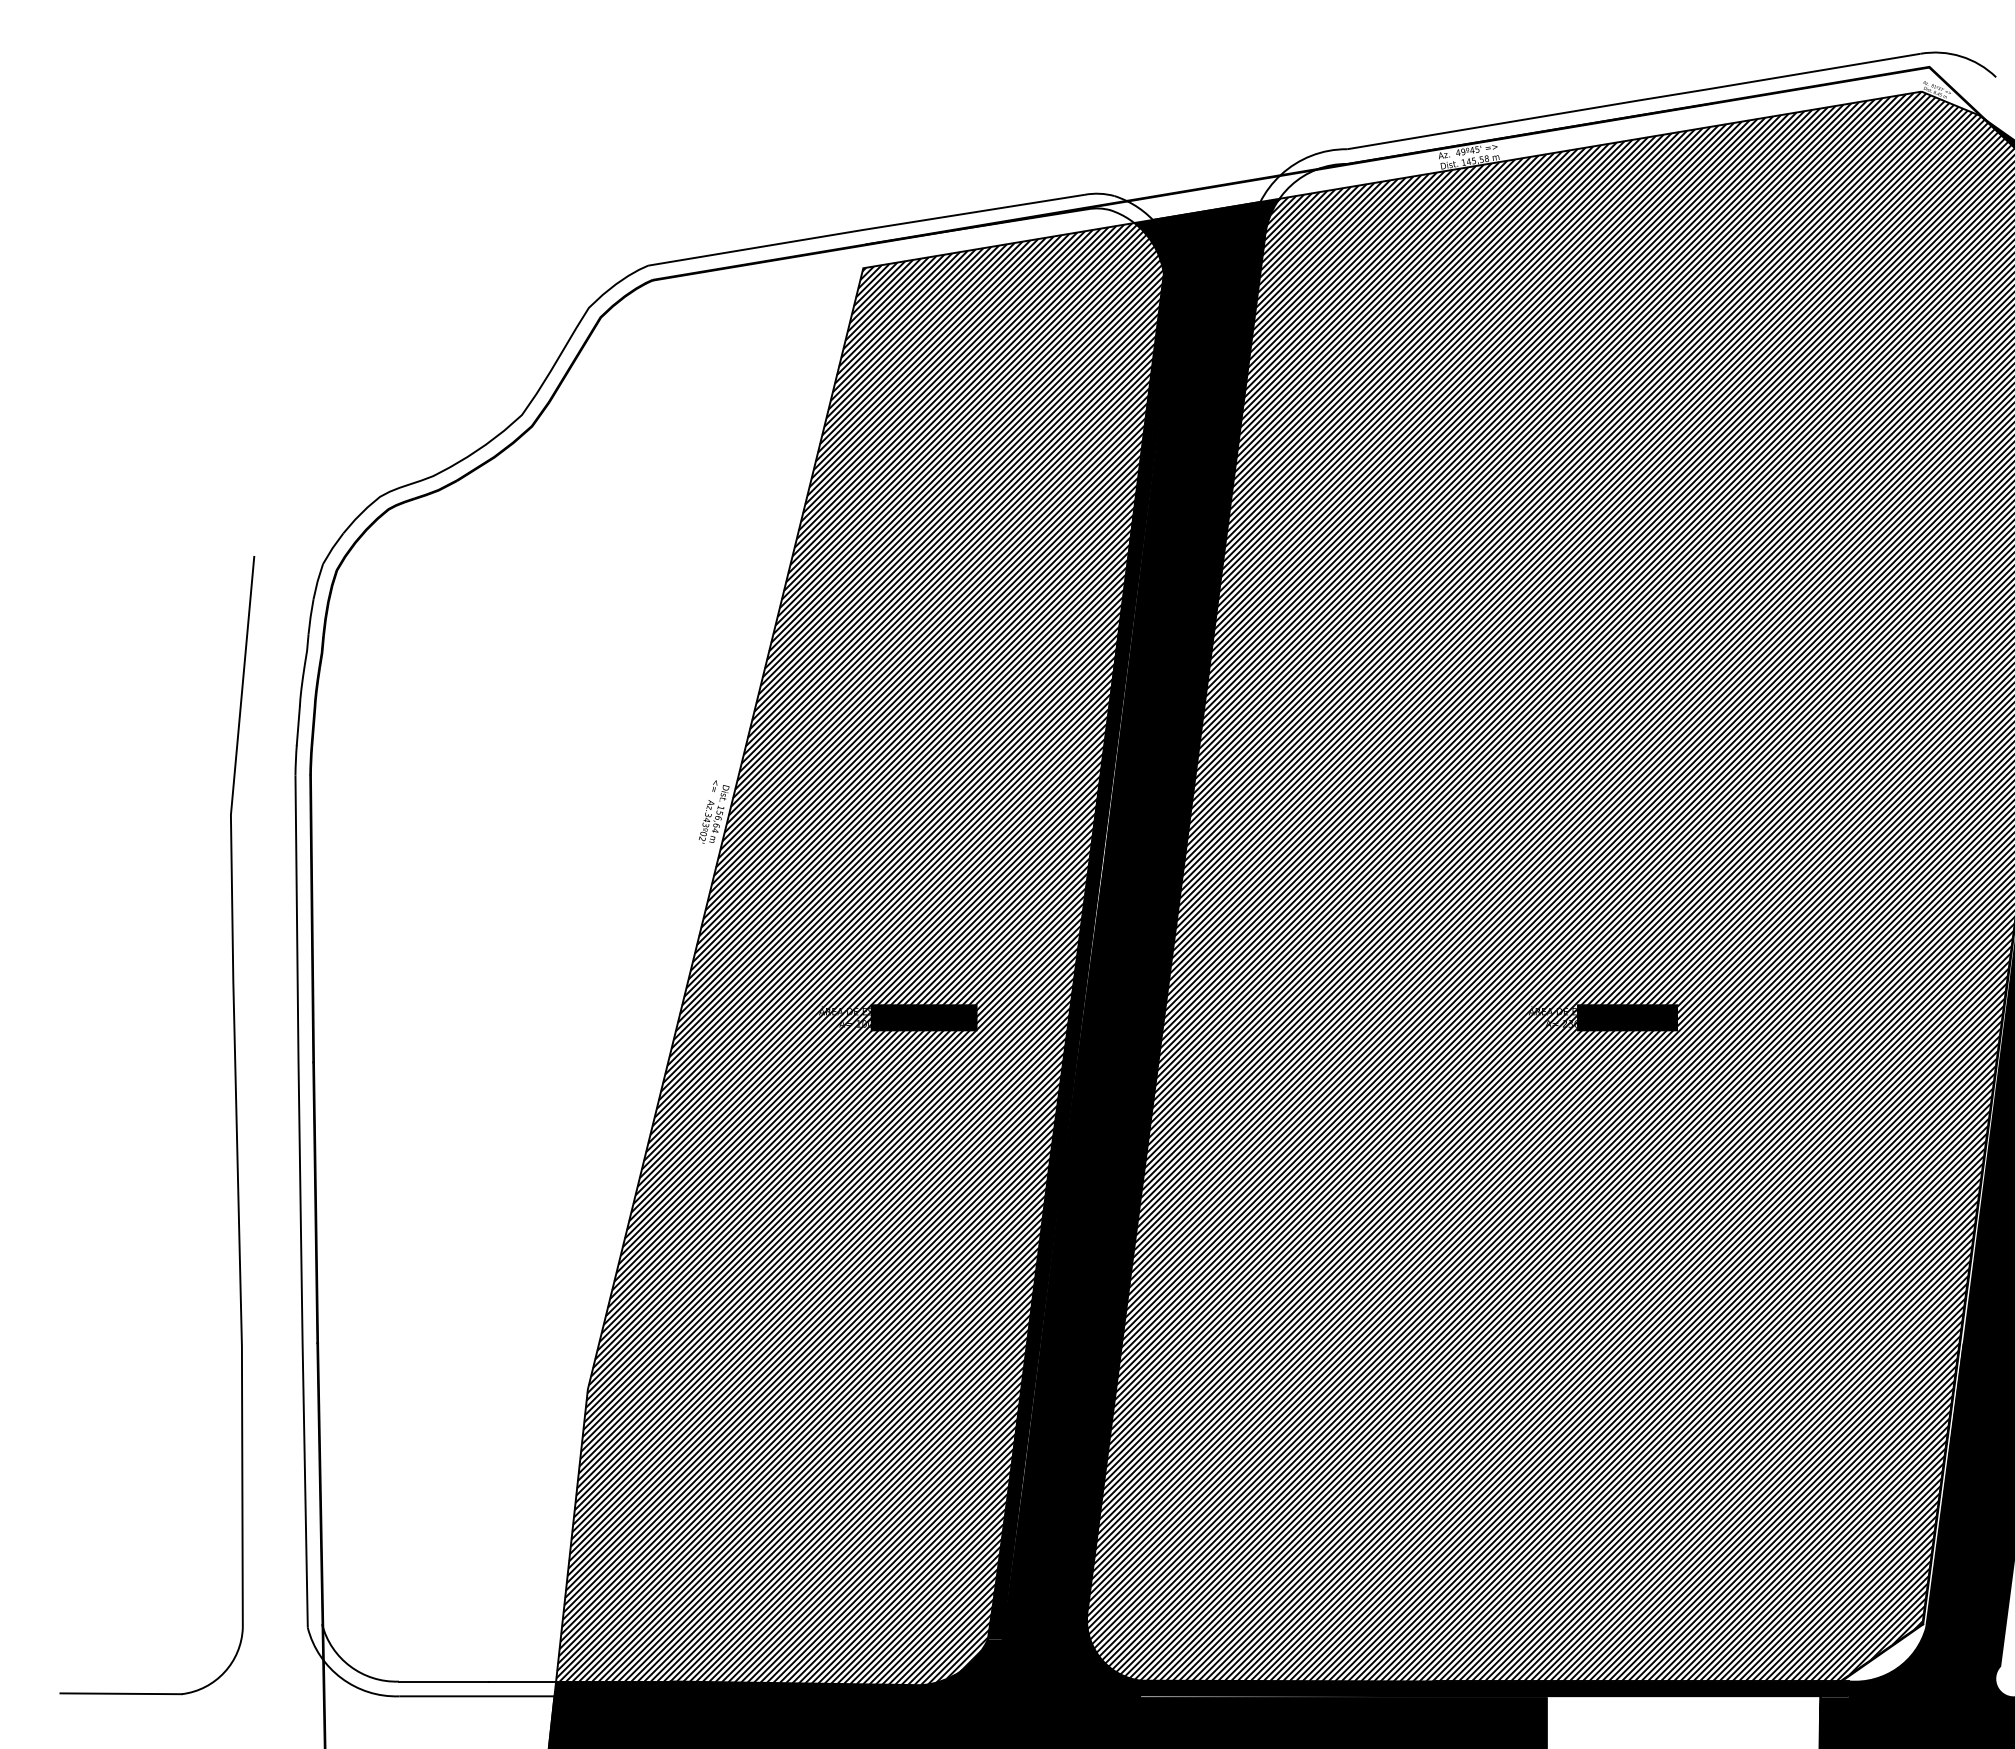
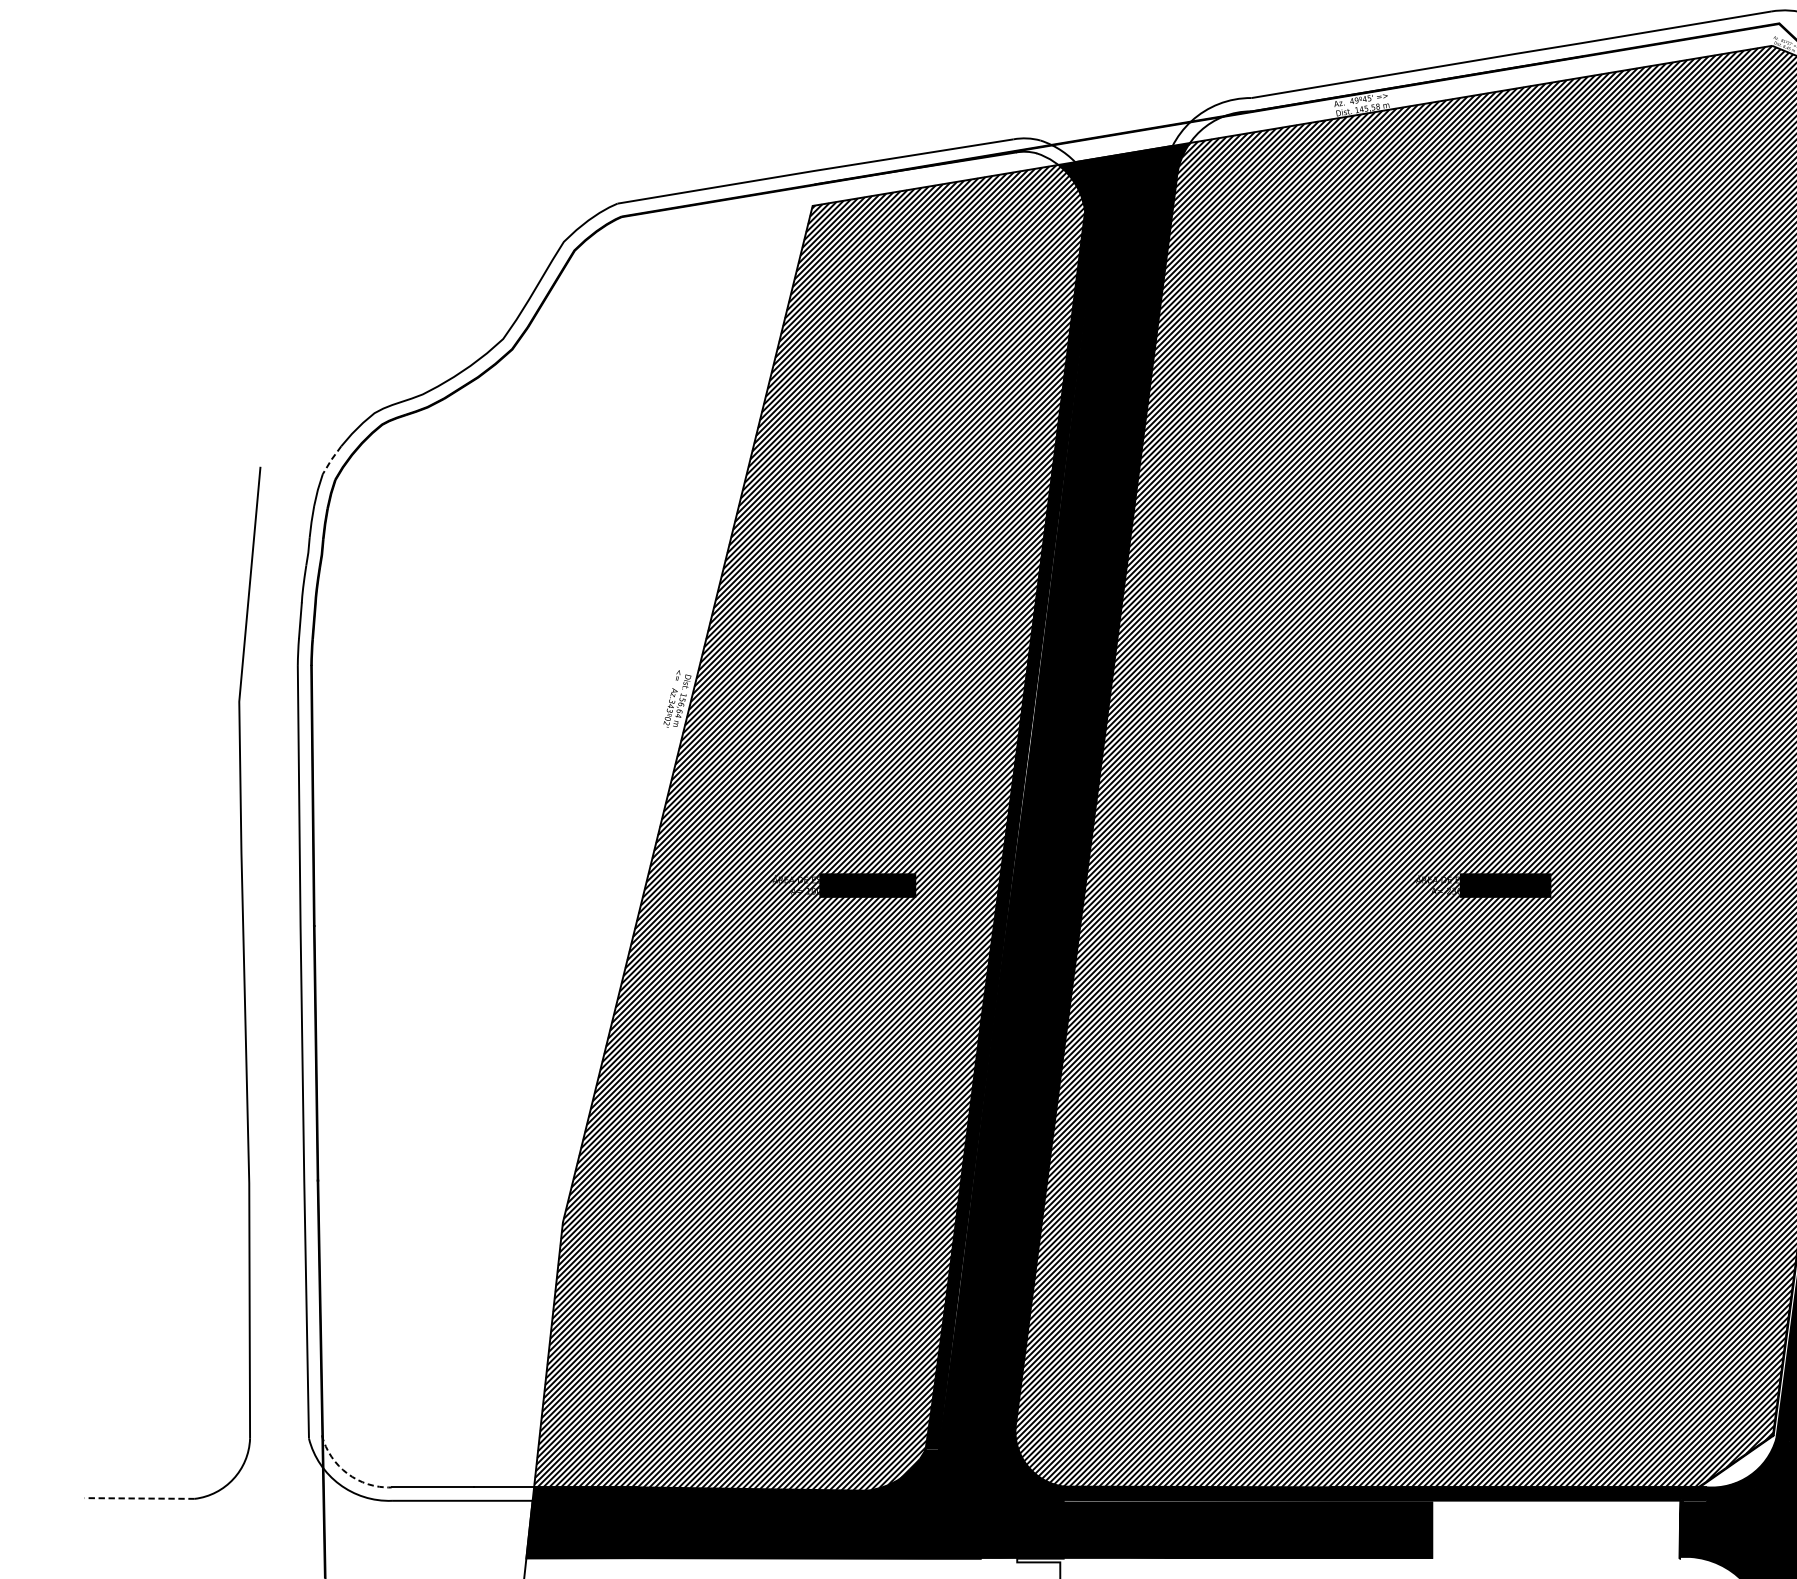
line: (332, 548) -> (331, 460), solid -> dashed
arc: (350, 1666) -> (347, 1473), solid -> dashed
line: (121, 1693) -> (140, 1498), solid -> dashed

